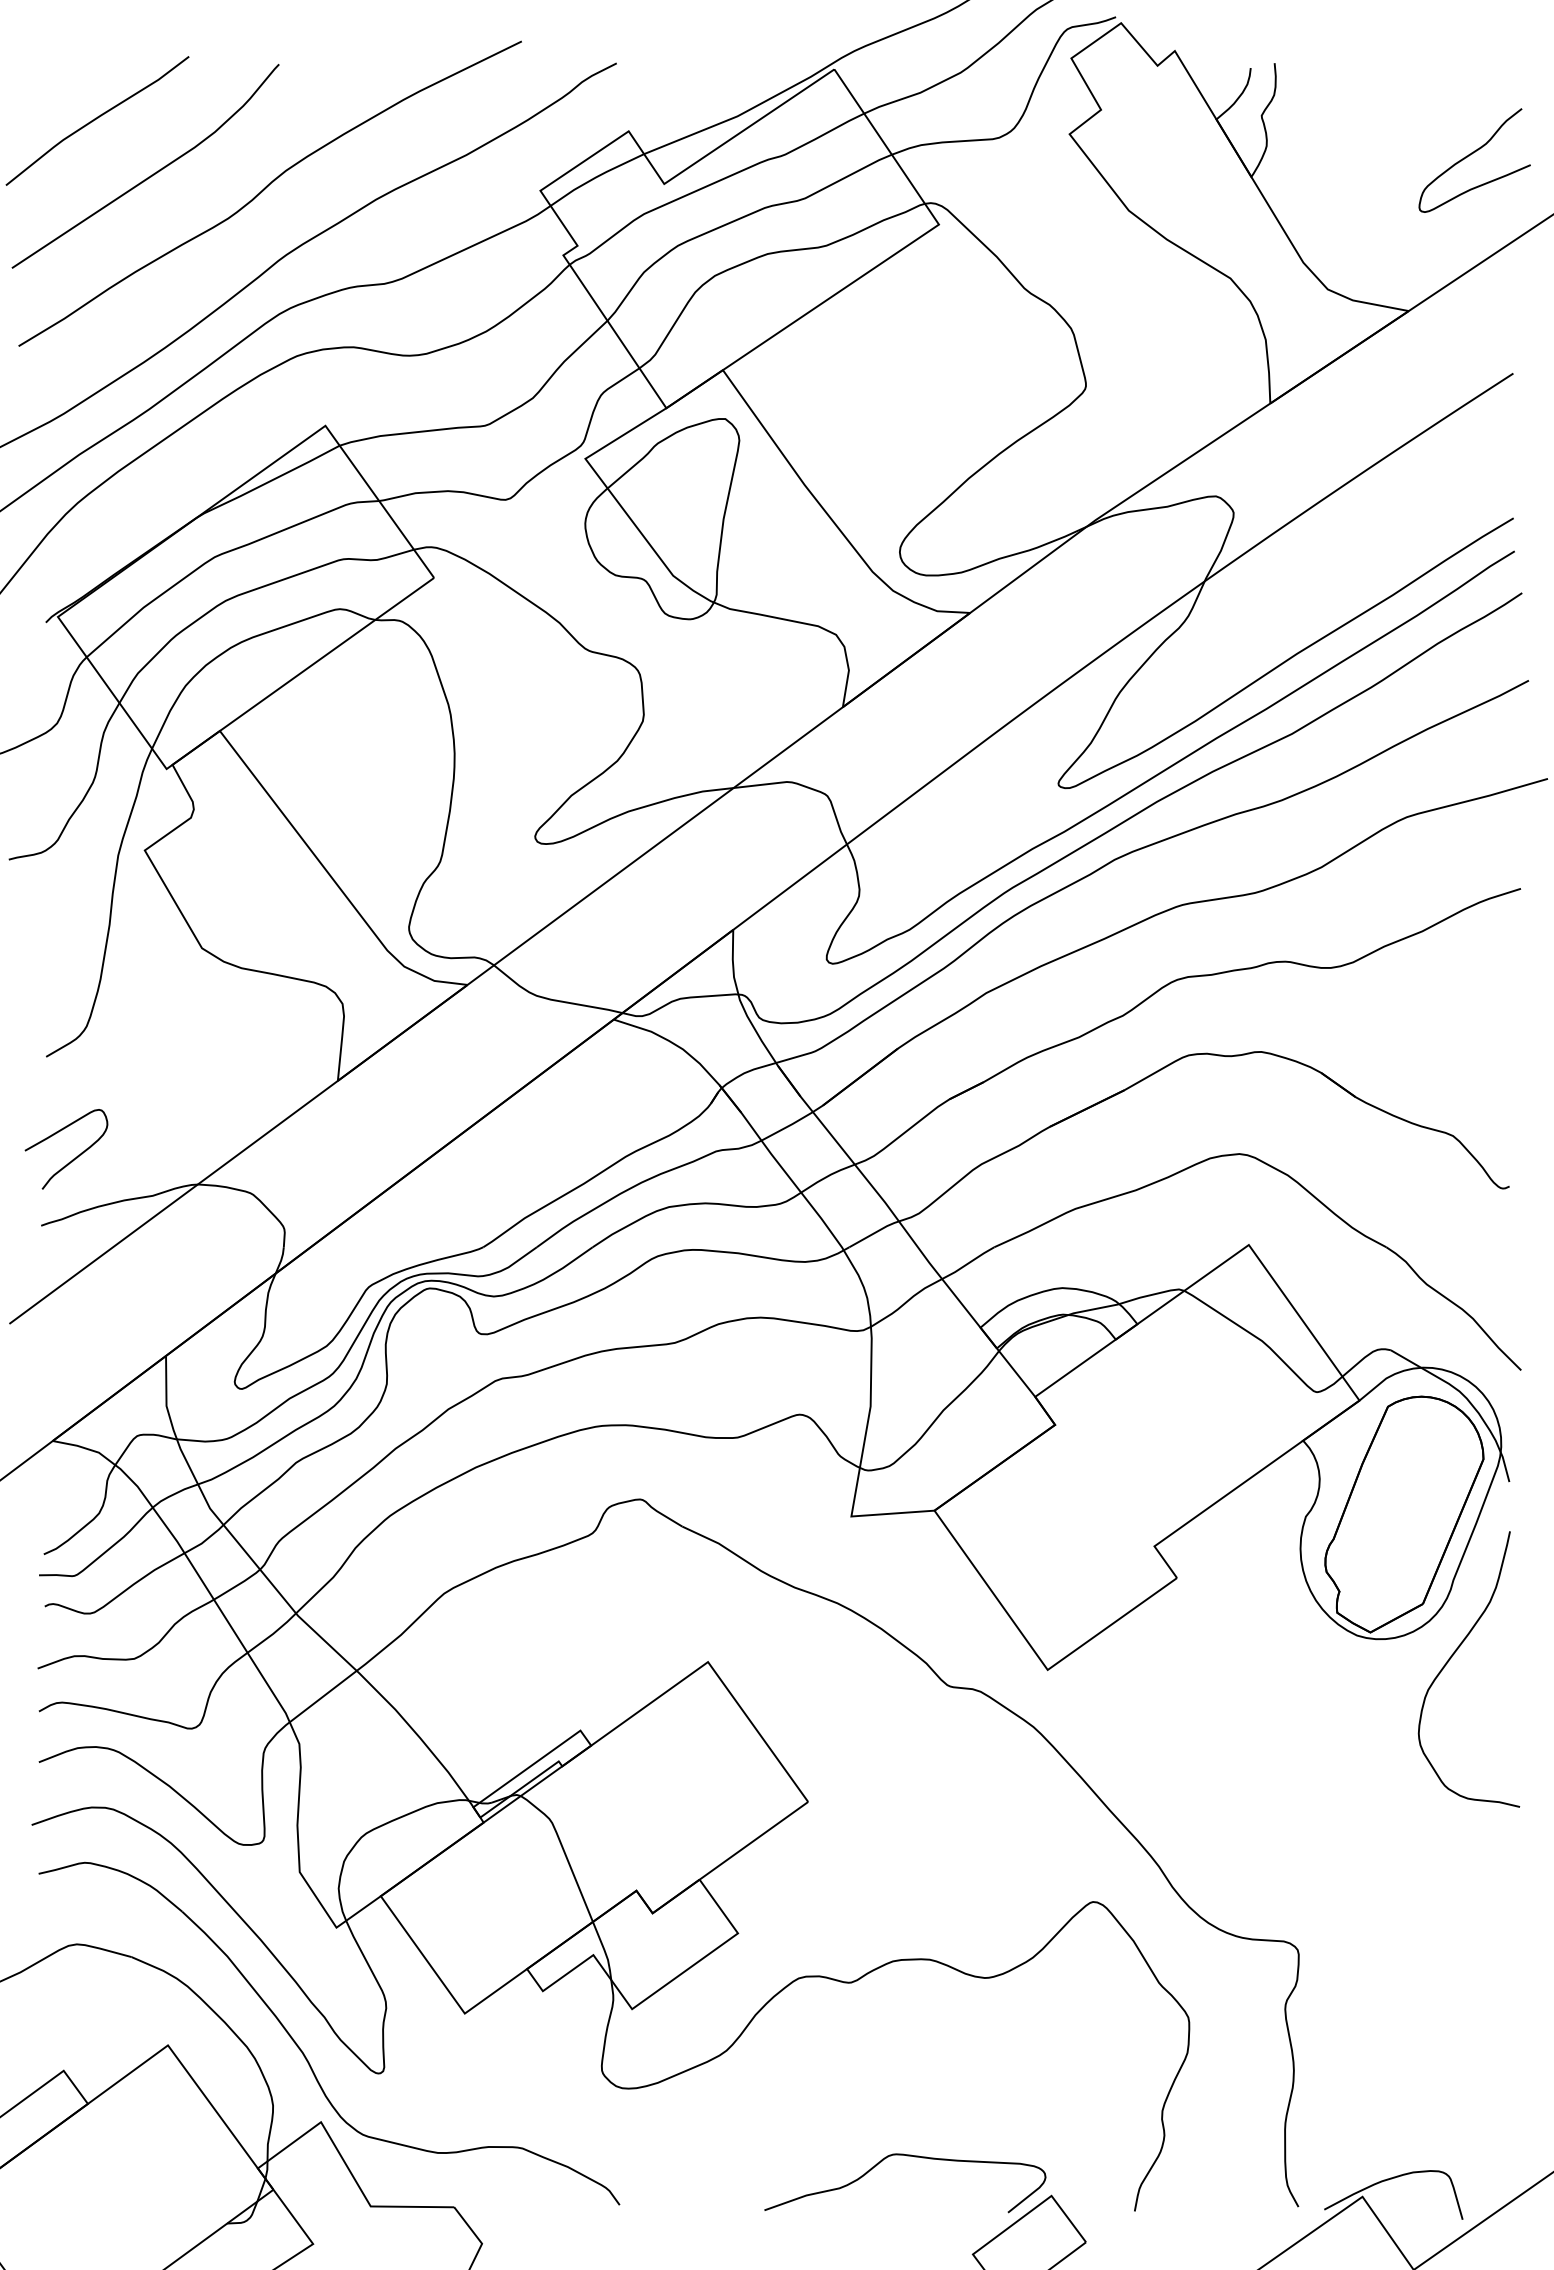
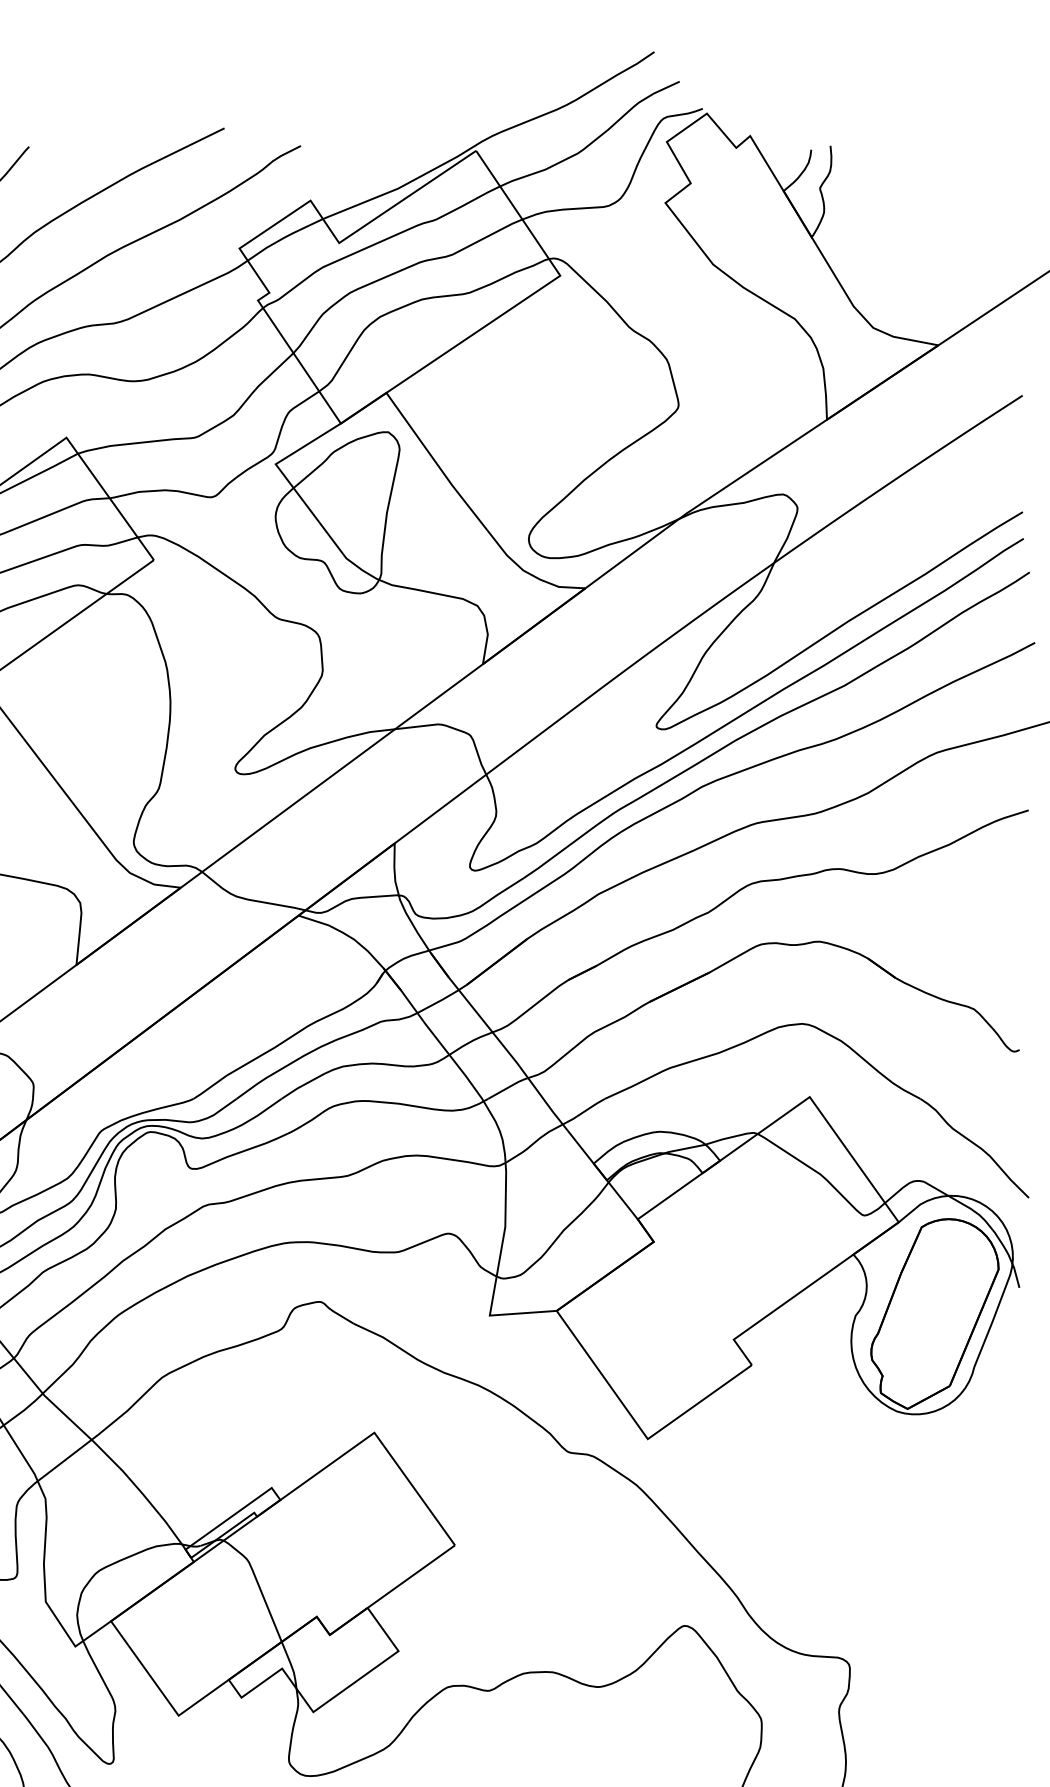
curve: (1472, 154) -> (989, 219), removed
curve: (1451, 1658) -> (972, 1429), removed

